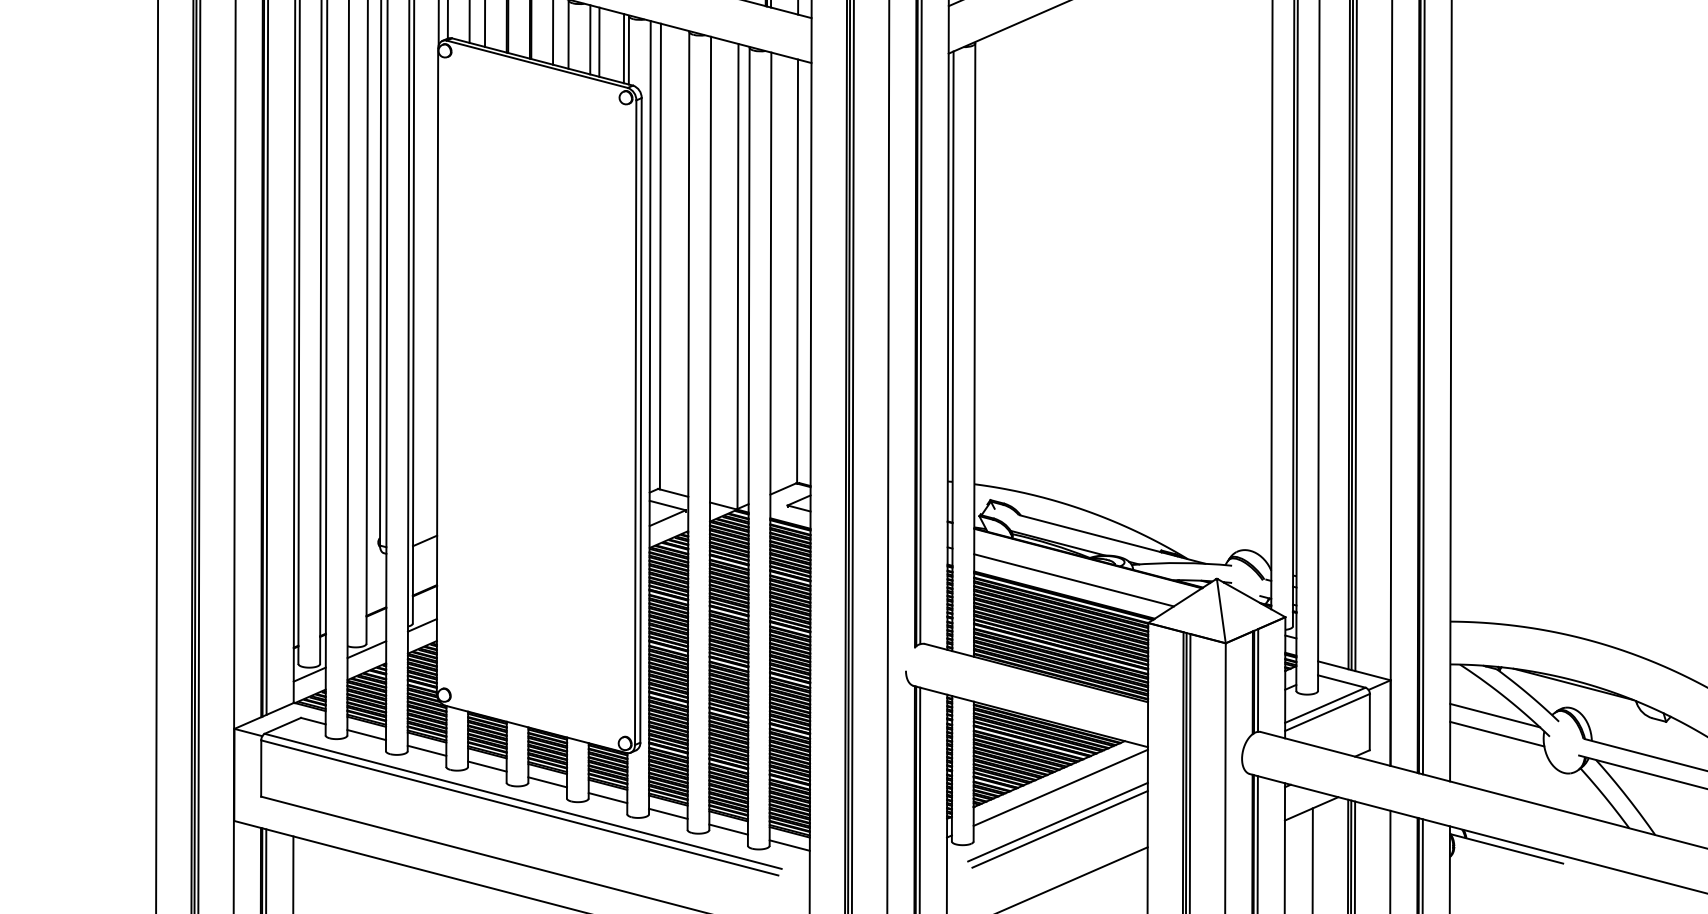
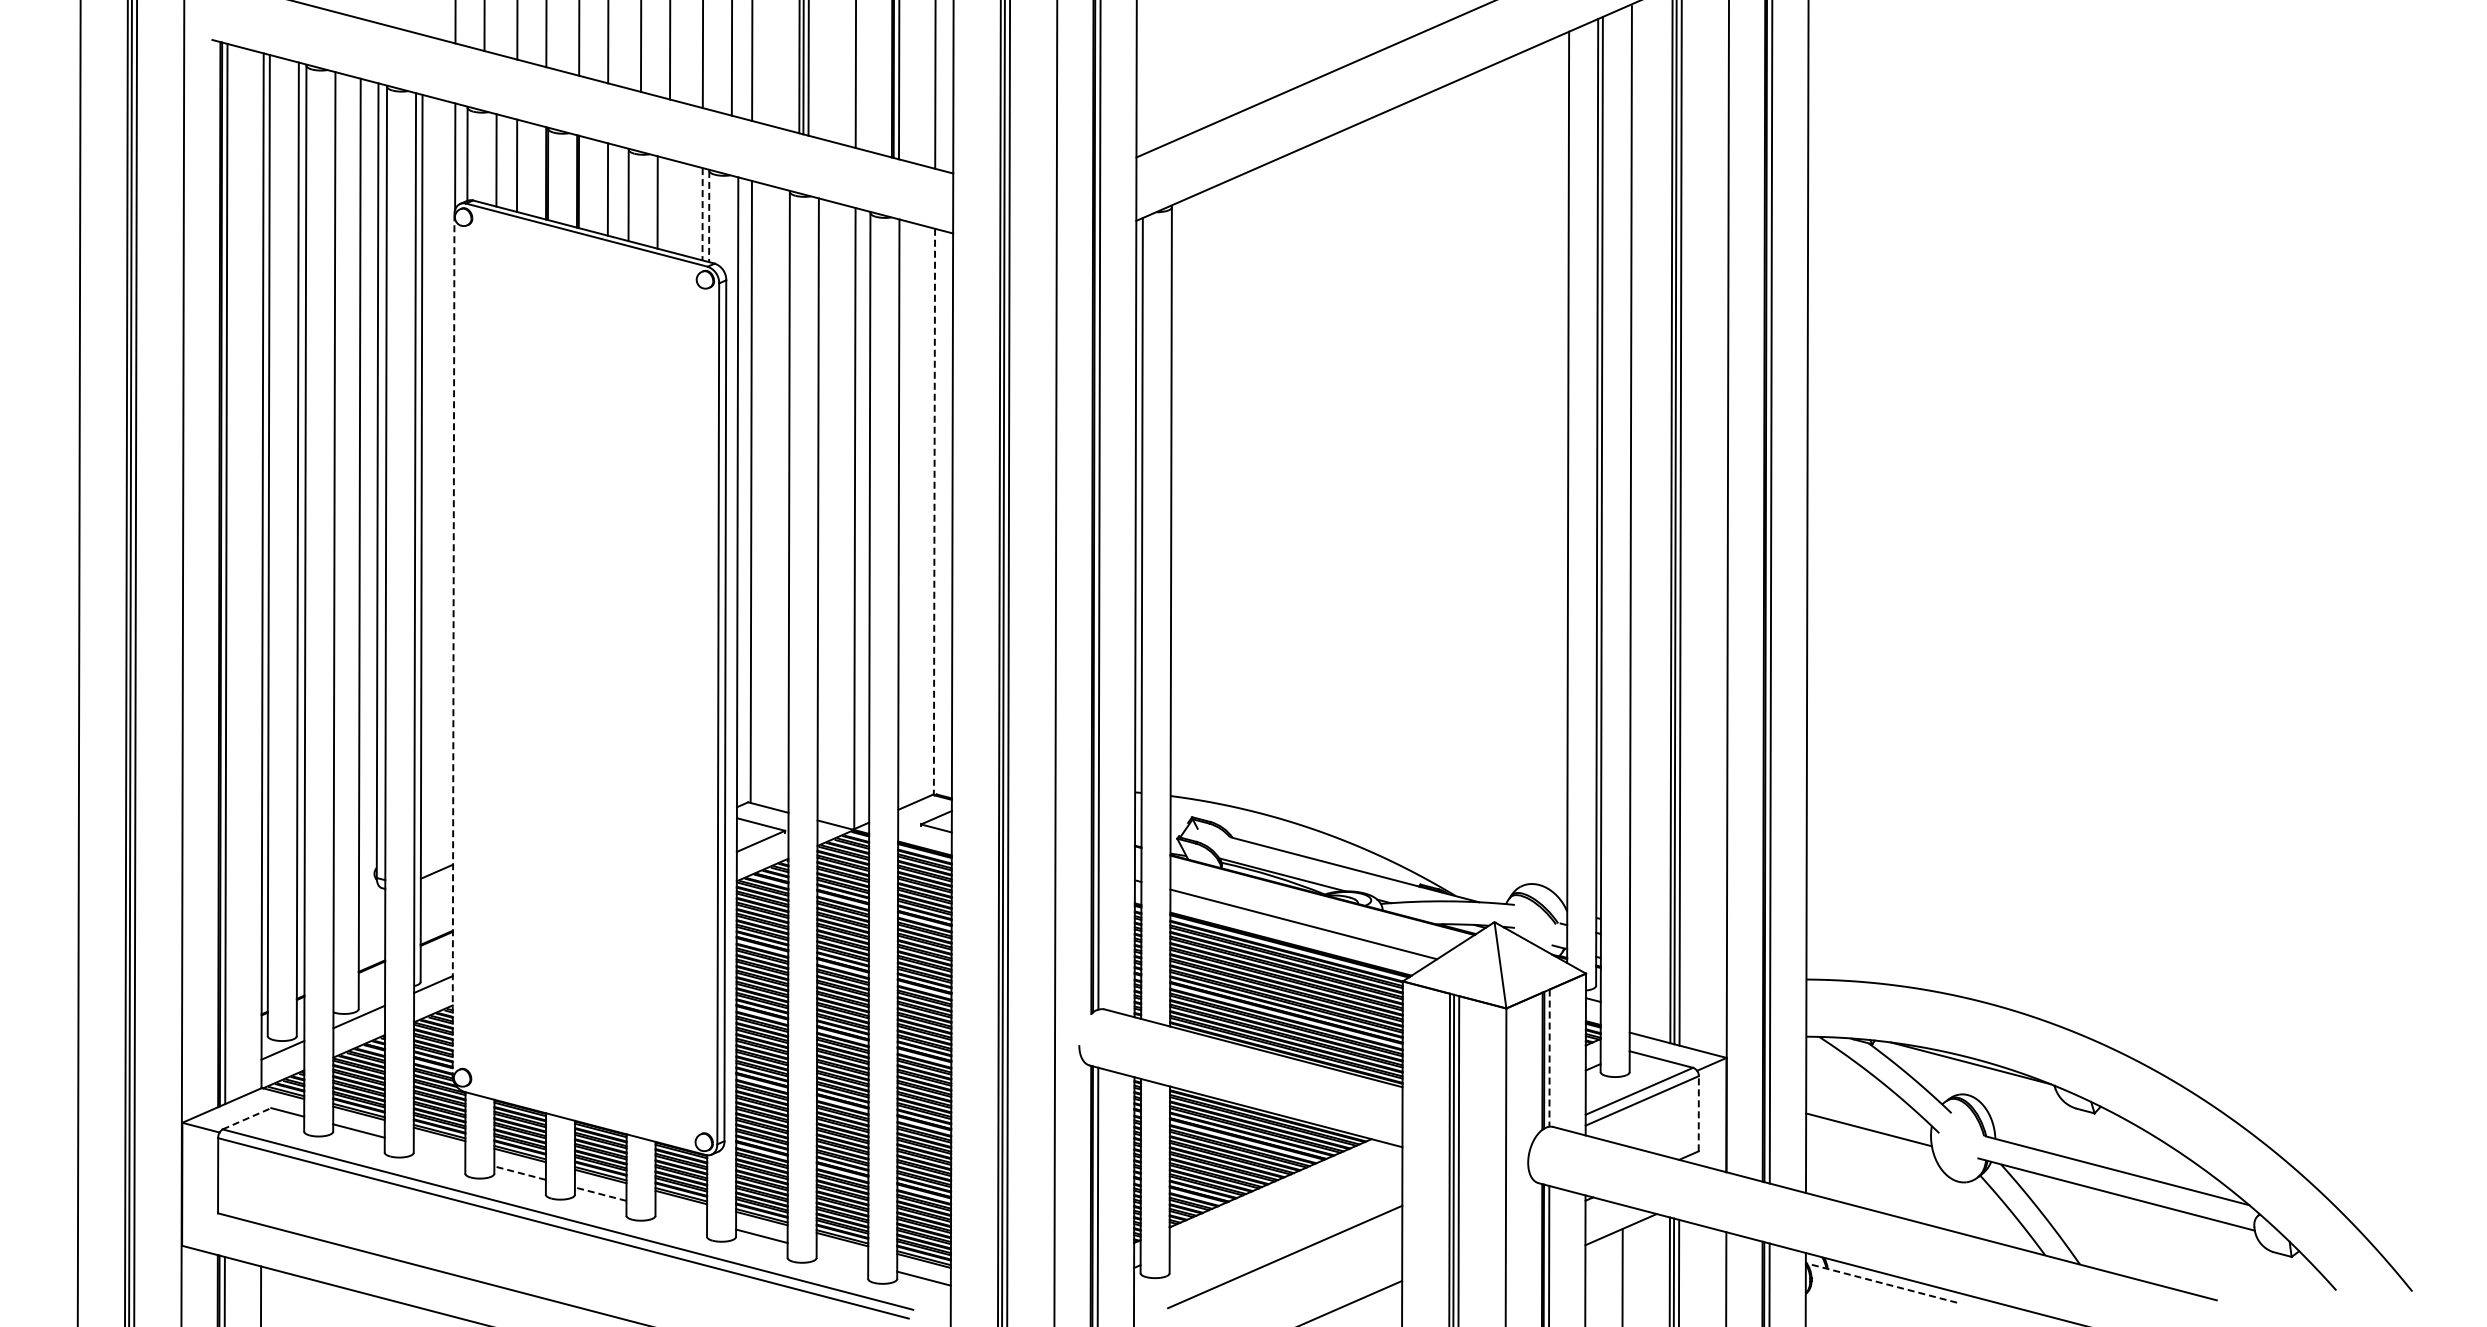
line: (599, 42) -> (669, 205), removed
line: (623, 48) -> (702, 214), solid -> dashed
line: (629, 50) -> (709, 216), solid -> dashed
line: (797, 271) -> (934, 512), solid -> dashed
line: (437, 371) -> (453, 645), solid -> dashed
line: (1258, 680) -> (1549, 1058), solid -> dashed
line: (1495, 715) -> (1866, 1104), removed
line: (1369, 721) -> (1698, 1113), solid -> dashed
line: (282, 725) -> (246, 1118), solid -> dashed
line: (426, 750) -> (439, 1151), removed
line: (487, 766) -> (520, 1173), solid -> dashed
line: (547, 782) -> (600, 1194), solid -> dashed
line: (1060, 787) -> (1285, 1201), removed
line: (608, 797) -> (681, 1214), removed
line: (1058, 821) -> (1282, 1246), removed
line: (728, 829) -> (842, 1257), removed
line: (1506, 849) -> (1881, 1283), solid -> dashed

